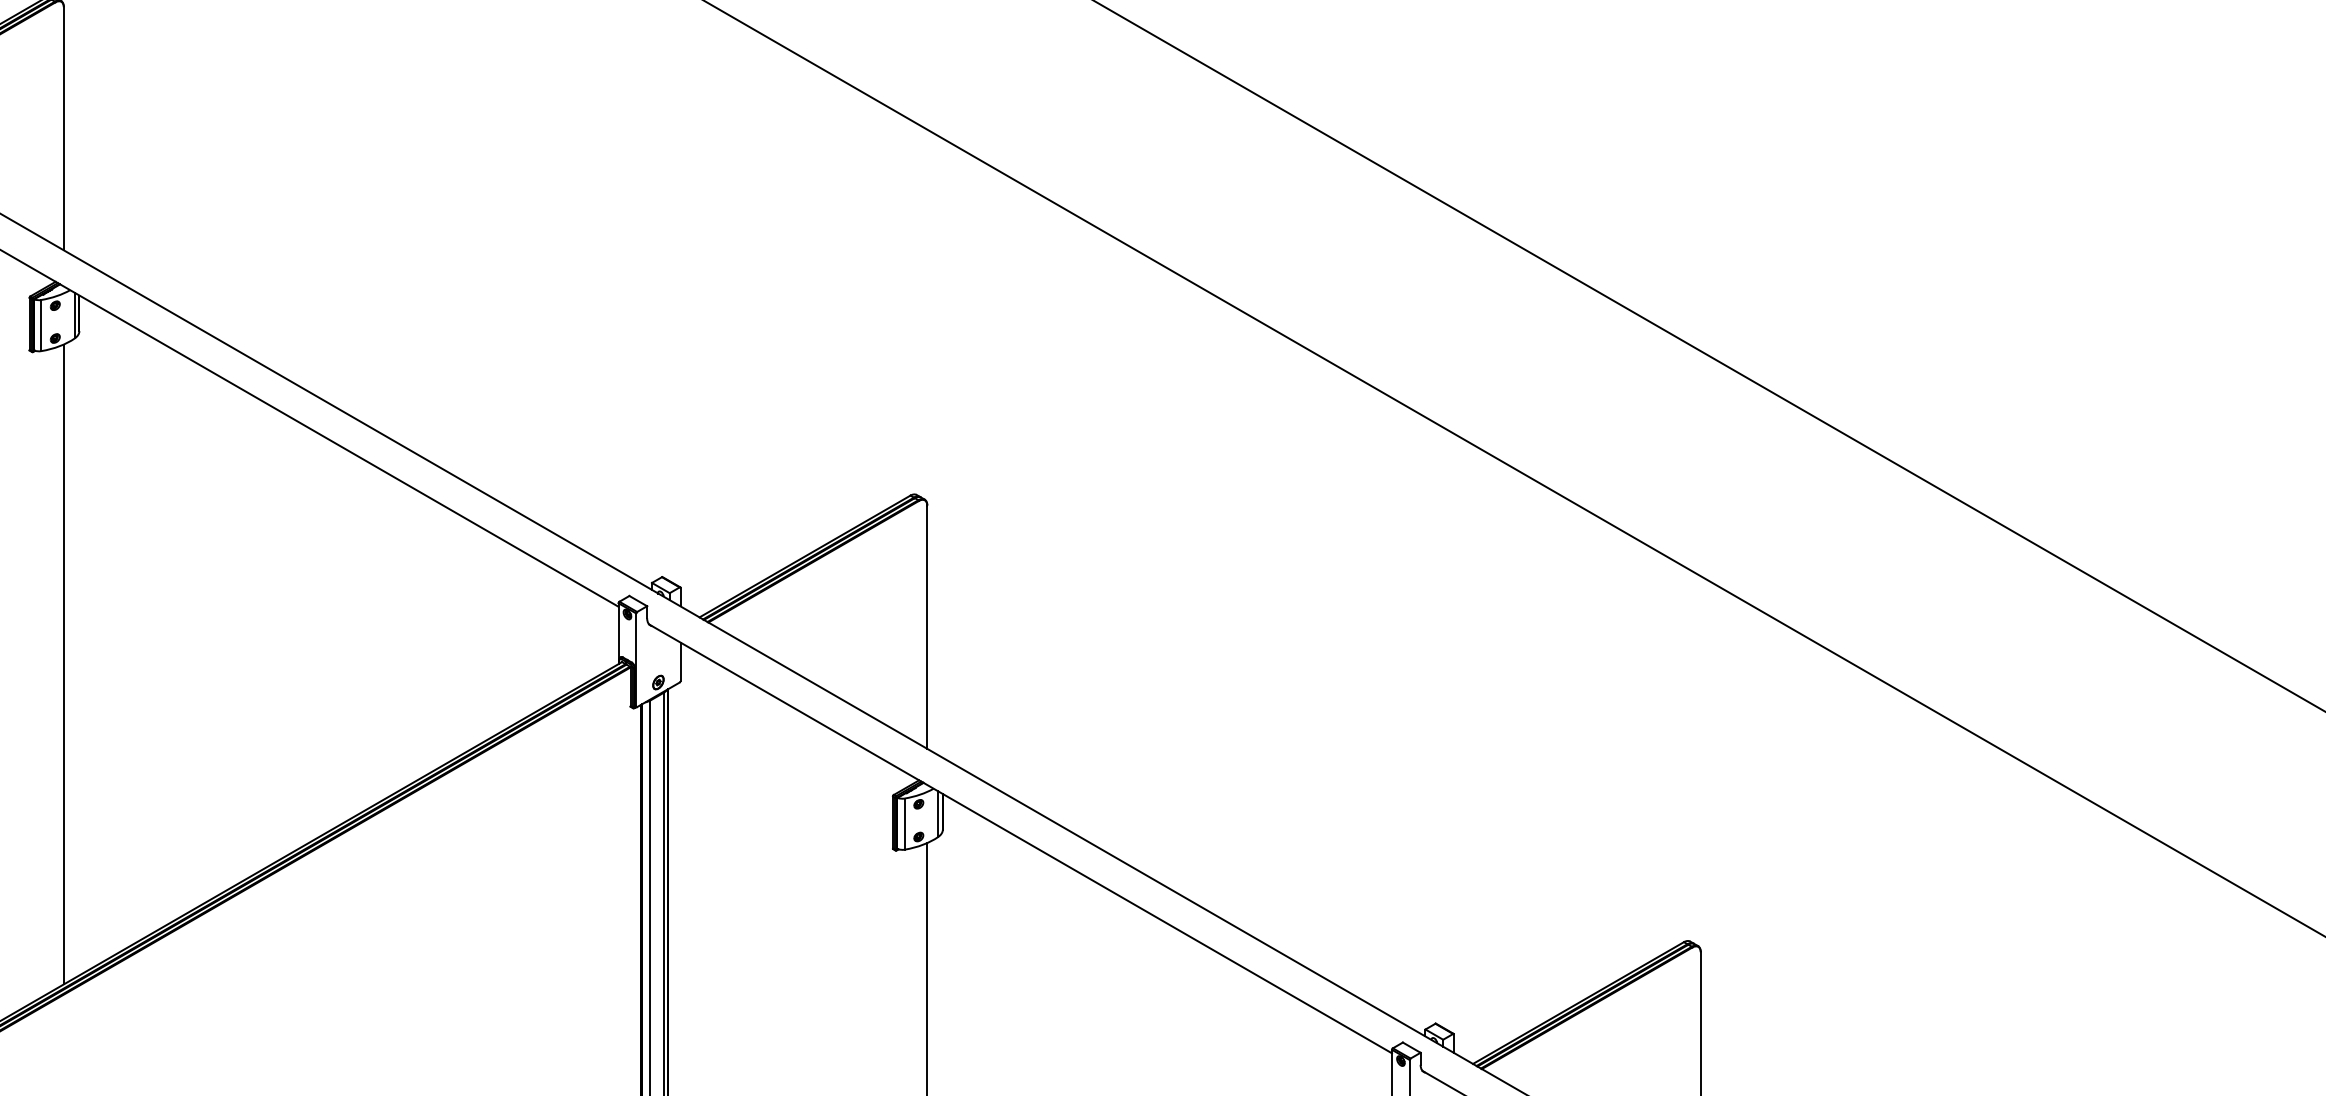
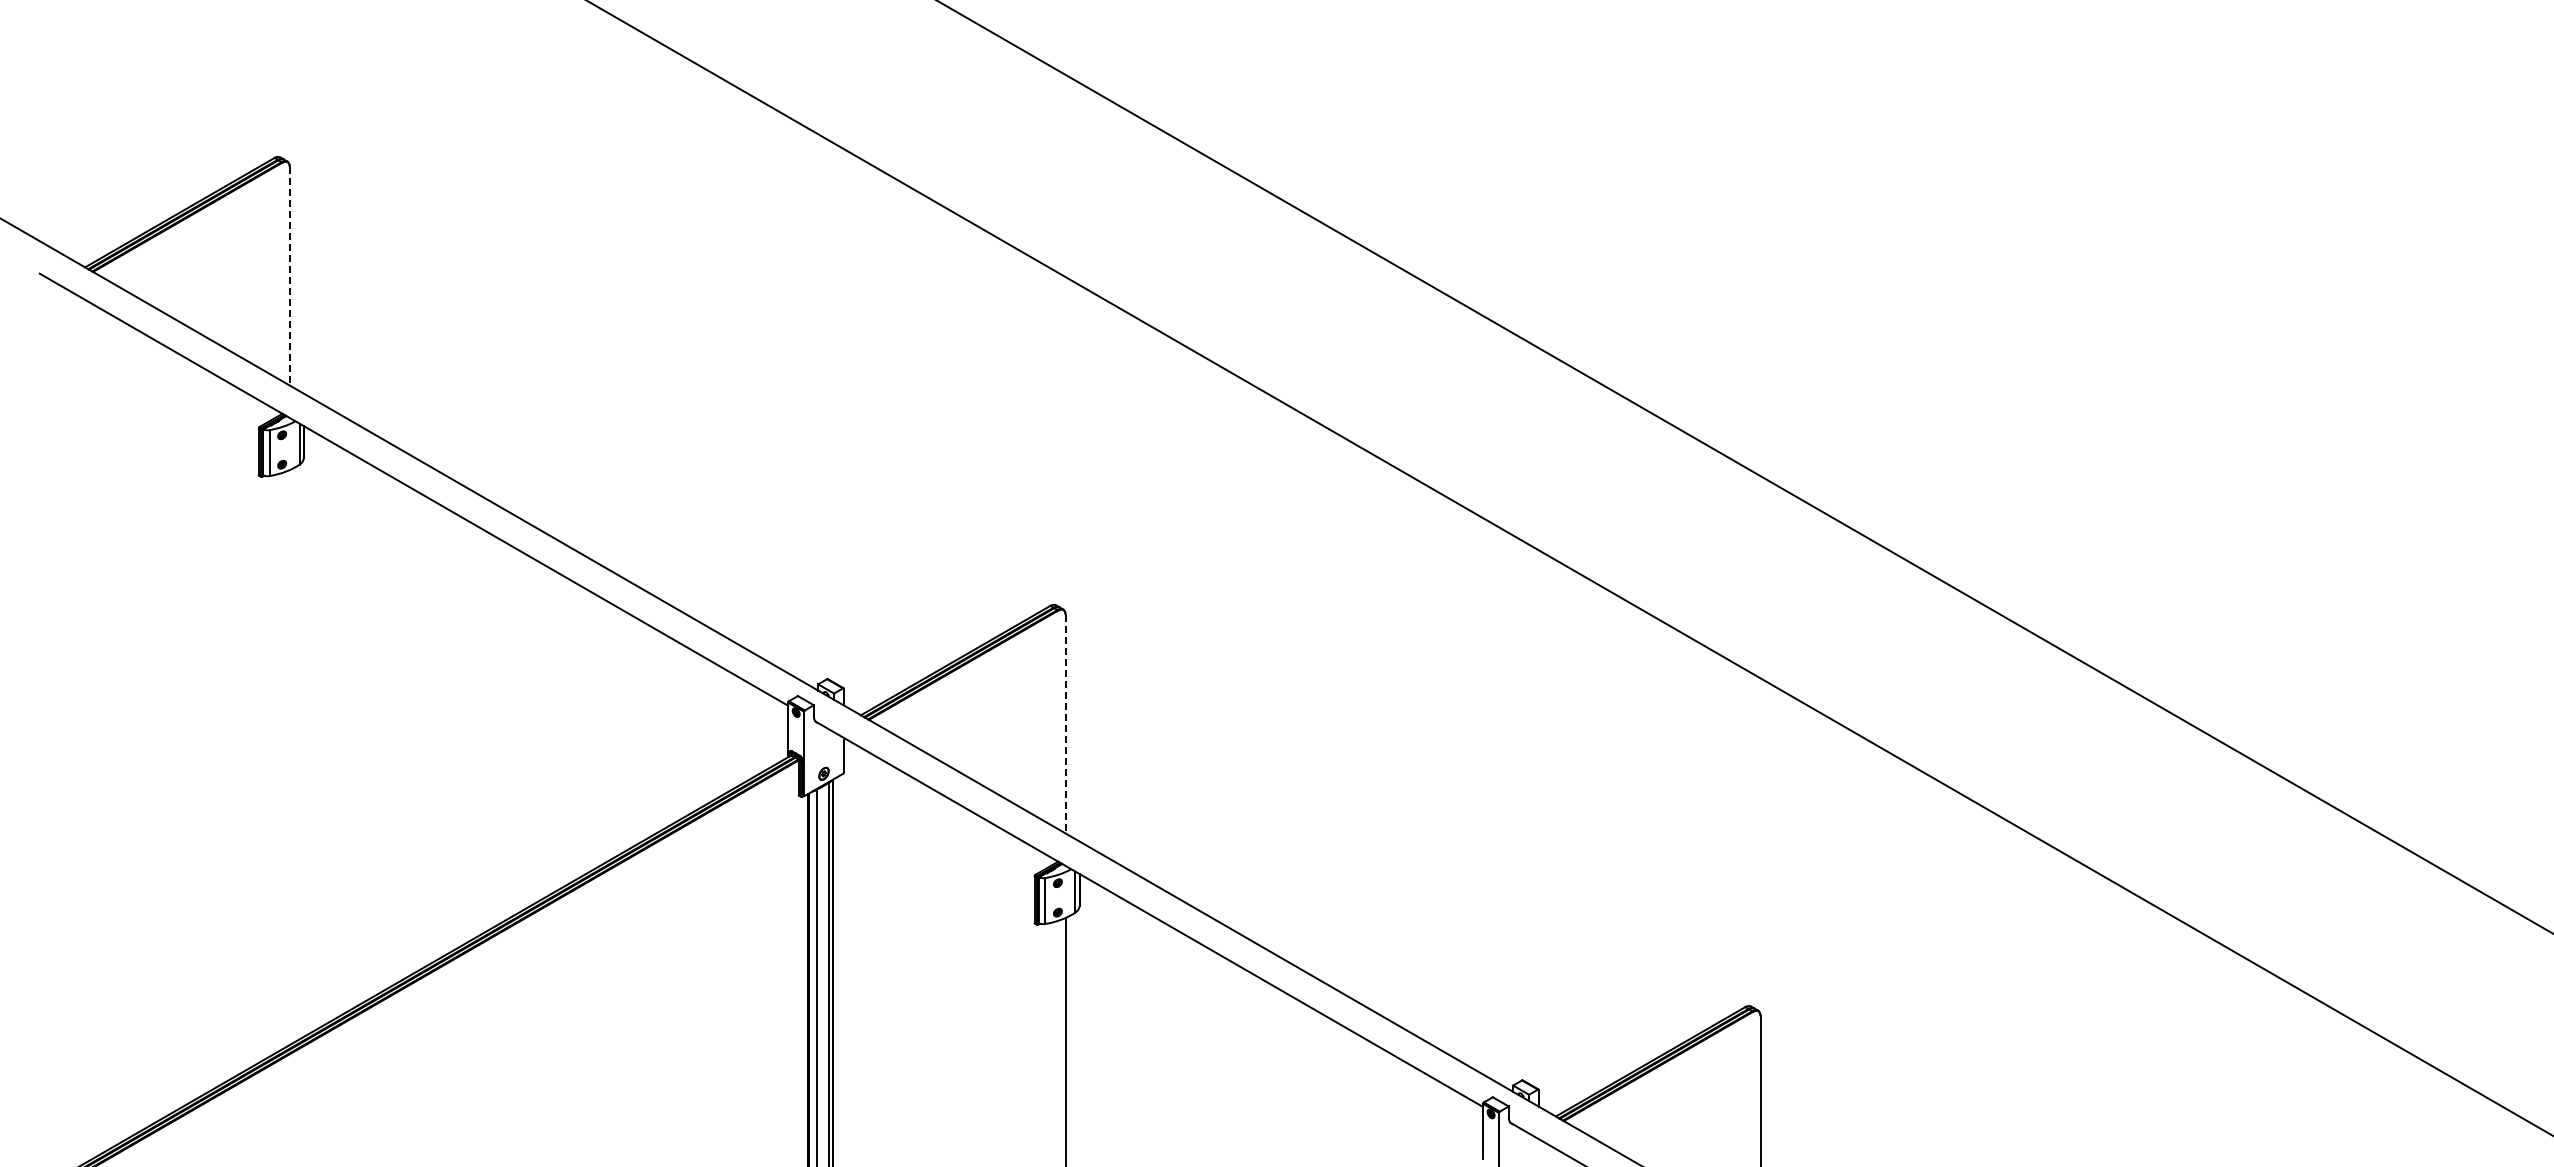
line: (63, 129) -> (289, 276), solid -> dashed
line: (927, 627) -> (1065, 724), solid -> dashed
line: (63, 664) -> (289, 757), removed

